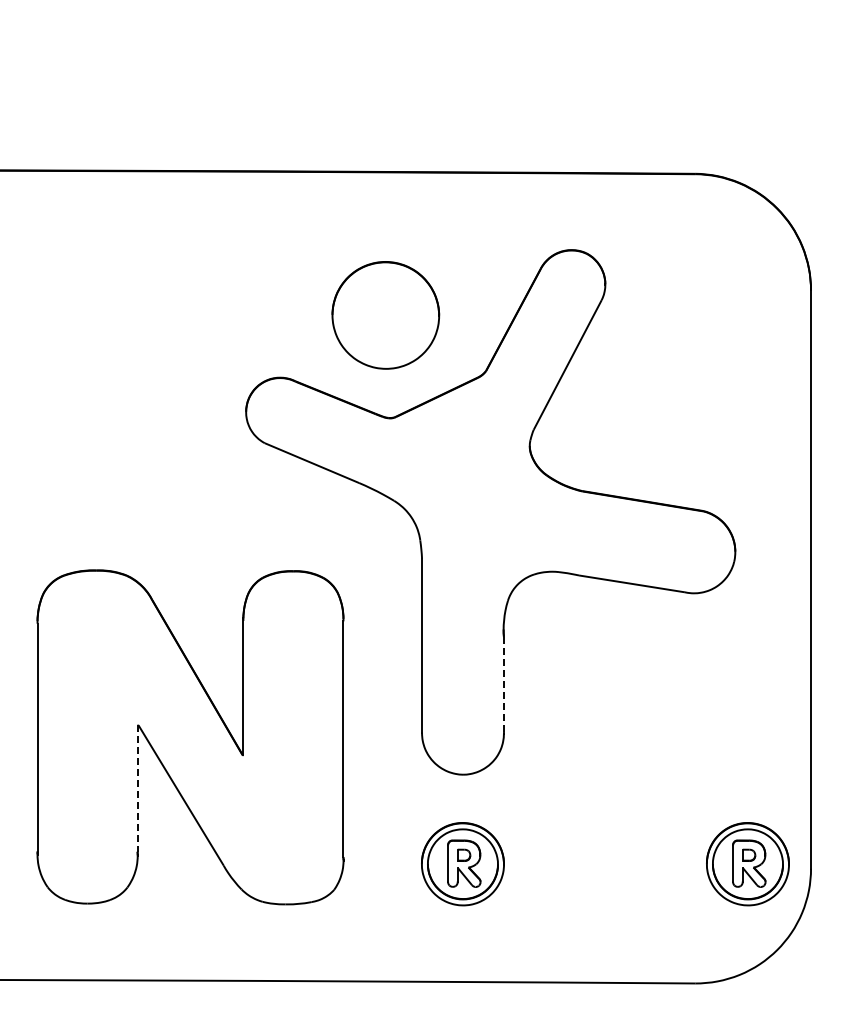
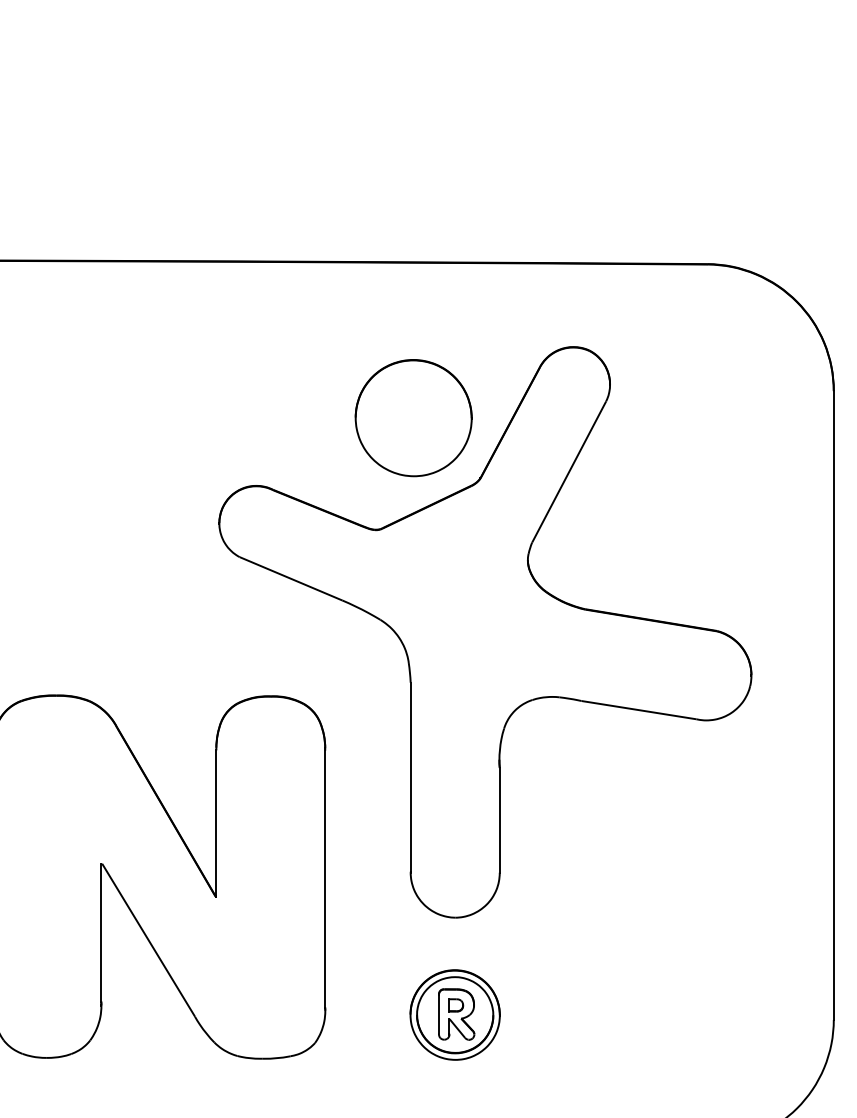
part: (385, 315) -> (413, 418), moved
line: (503, 685) -> (499, 820), dashed -> solid
line: (137, 789) -> (101, 933), dashed -> solid
part: (747, 864) -> (764, 1015), removed

